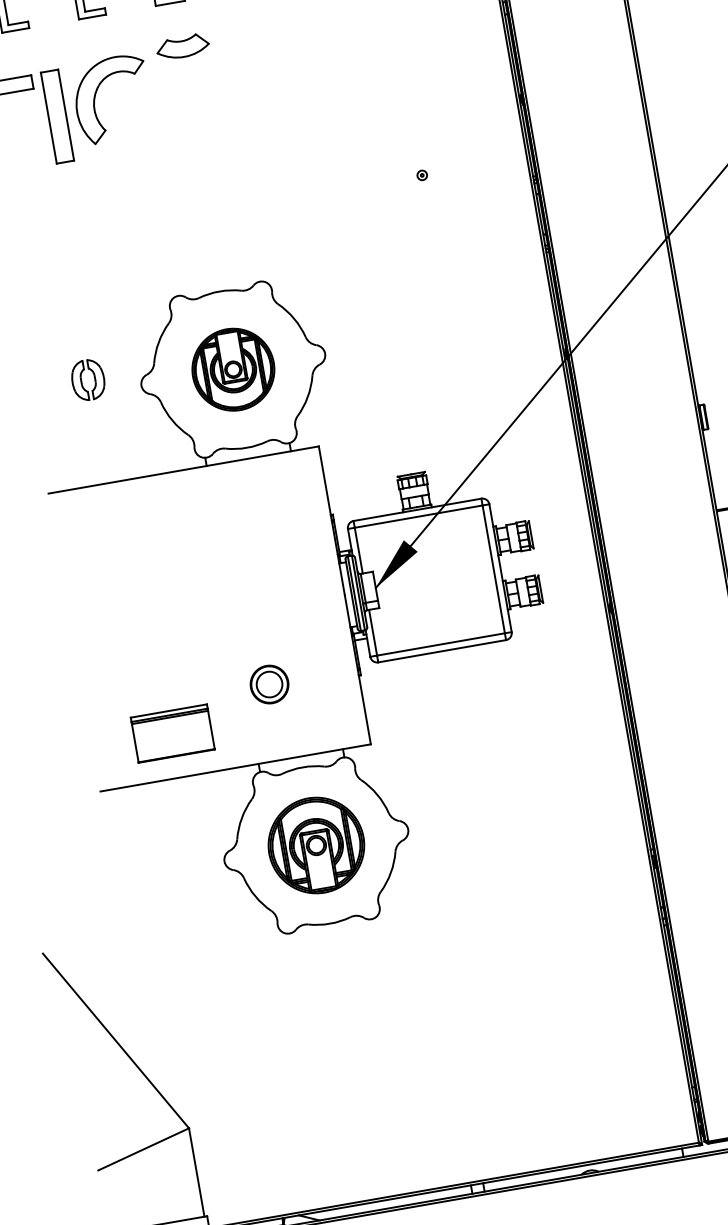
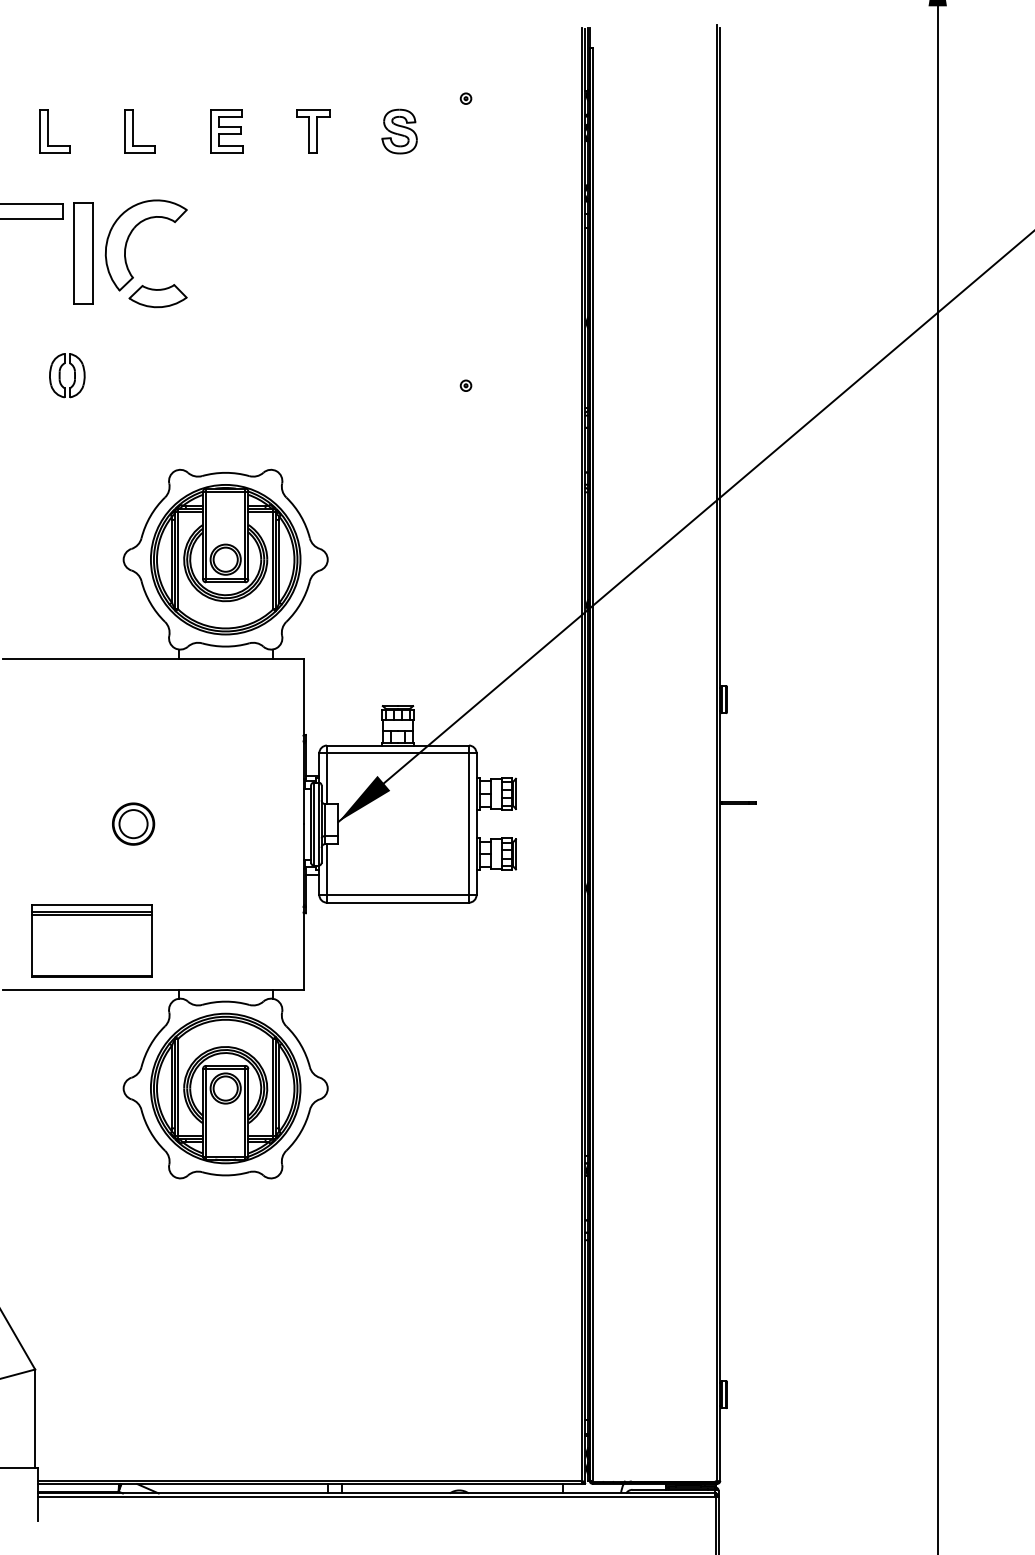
part: (182, 47) -> (157, 296), moved
part: (233, 369) -> (225, 559), size x1.67
part: (82, 381) -> (60, 375), moved
part: (269, 684) -> (133, 823), moved
part: (172, 733) -> (91, 940), size x1.43
part: (316, 845) -> (225, 1088), size x1.43

